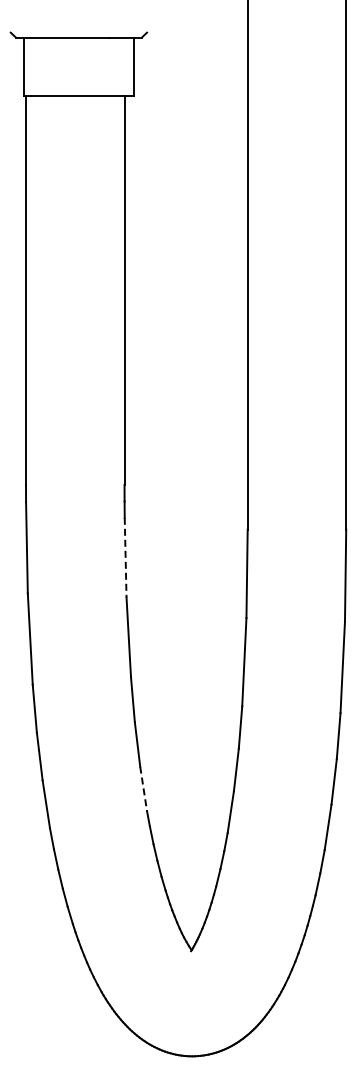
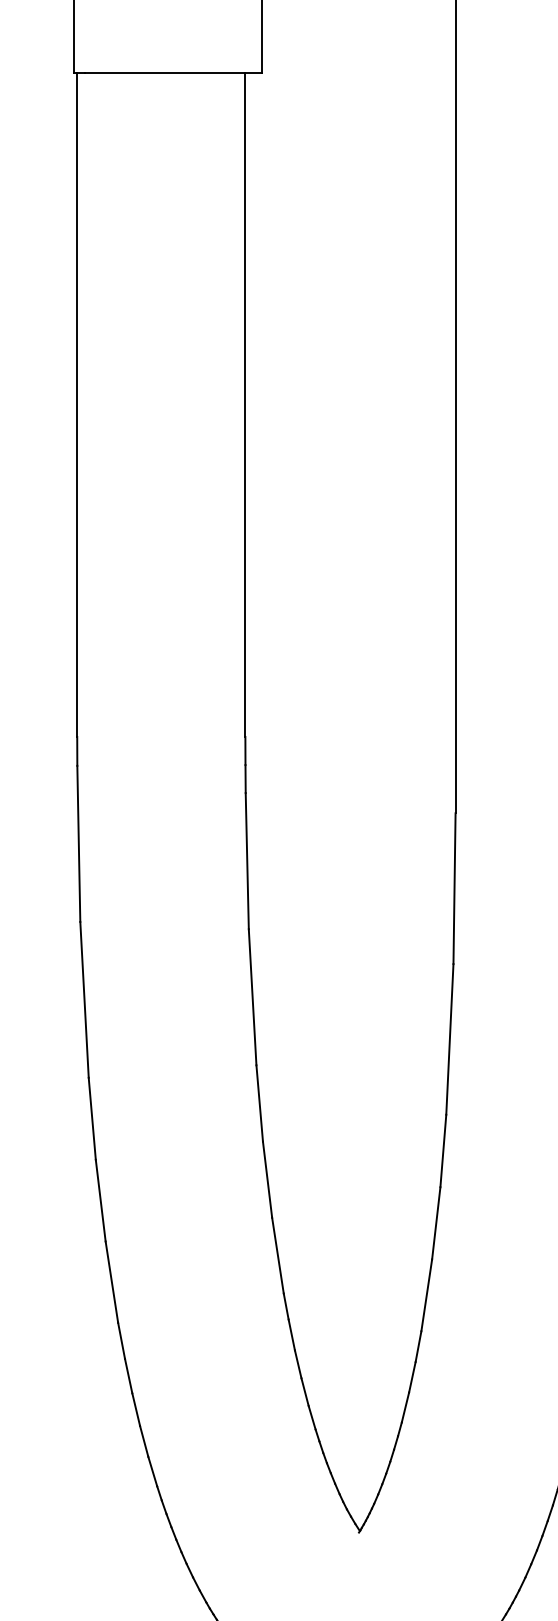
line: (125, 557) -> (247, 860), dashed -> solid
line: (143, 789) -> (277, 1256), dashed -> solid

